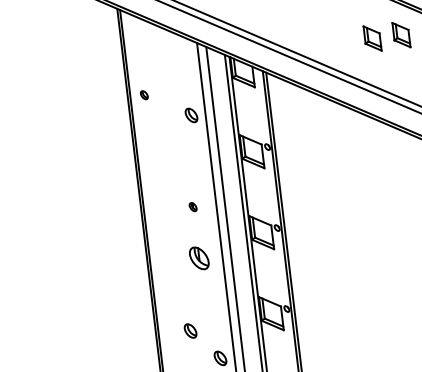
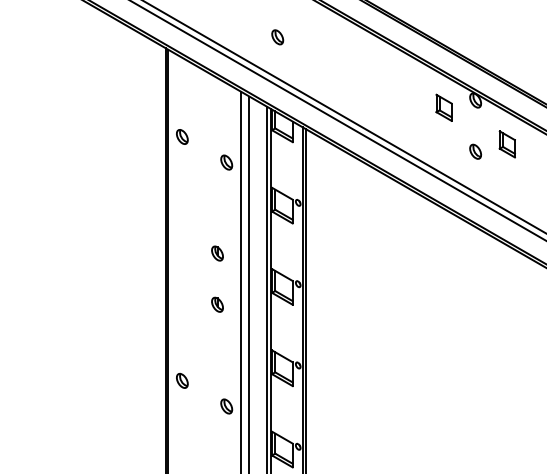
part: (372, 38) -> (414, 107), removed
part: (144, 94) -> (182, 136), size x1.67
part: (193, 207) -> (217, 253), size x1.67
part: (199, 257) -> (217, 304), size x0.62
part: (190, 330) -> (182, 380), moved

